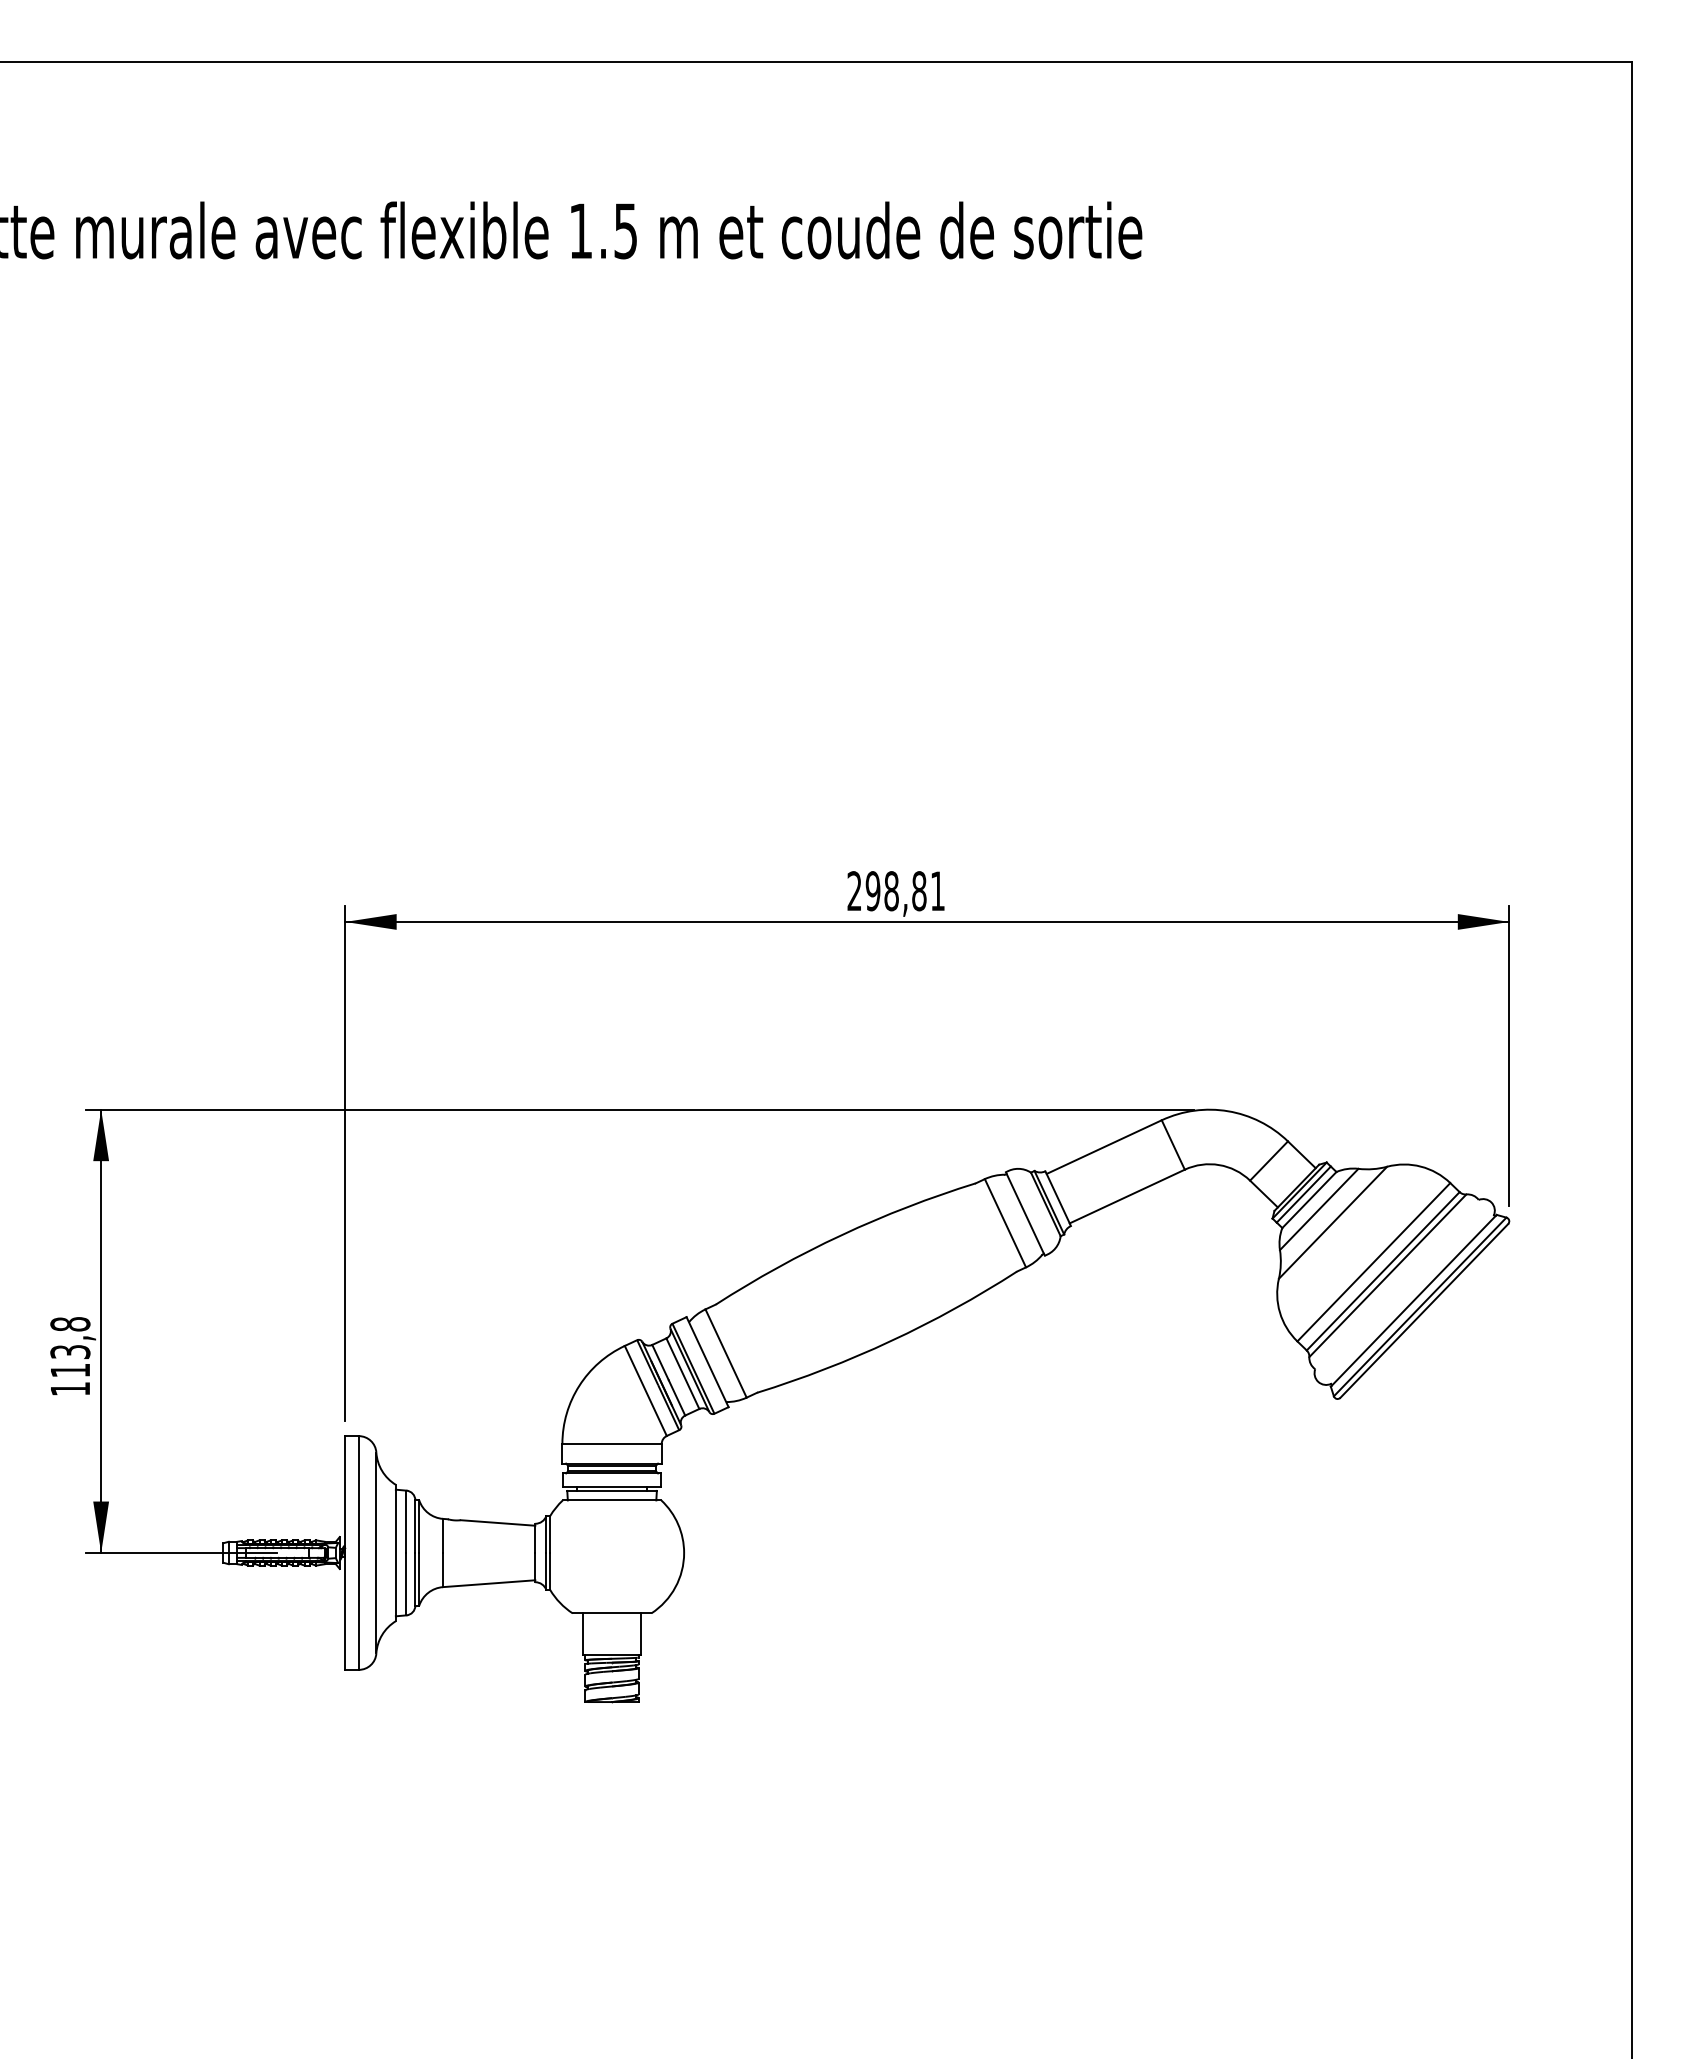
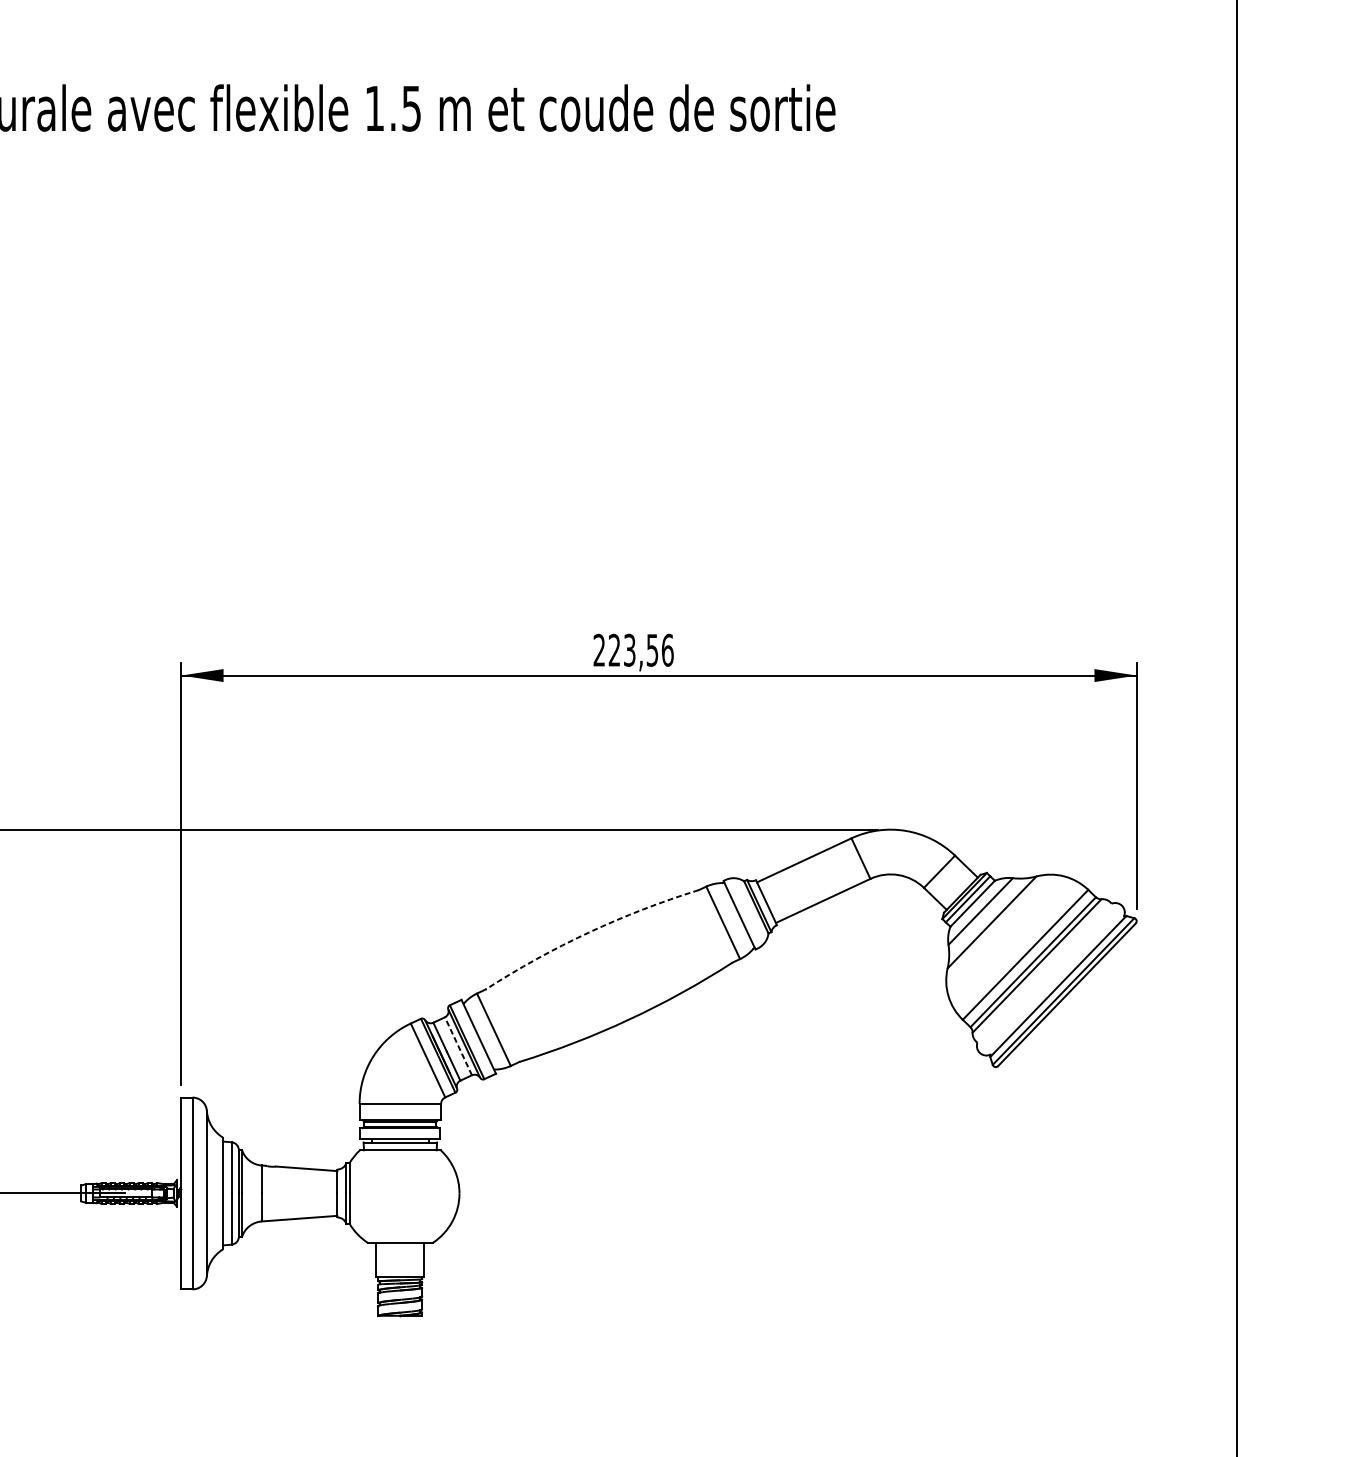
text: (905, 891) -> (641, 650), 298,81 -> 223,56
arc: (841, 1235) -> (588, 932), solid -> dashed
line: (682, 1373) -> (458, 1046), solid -> dashed

